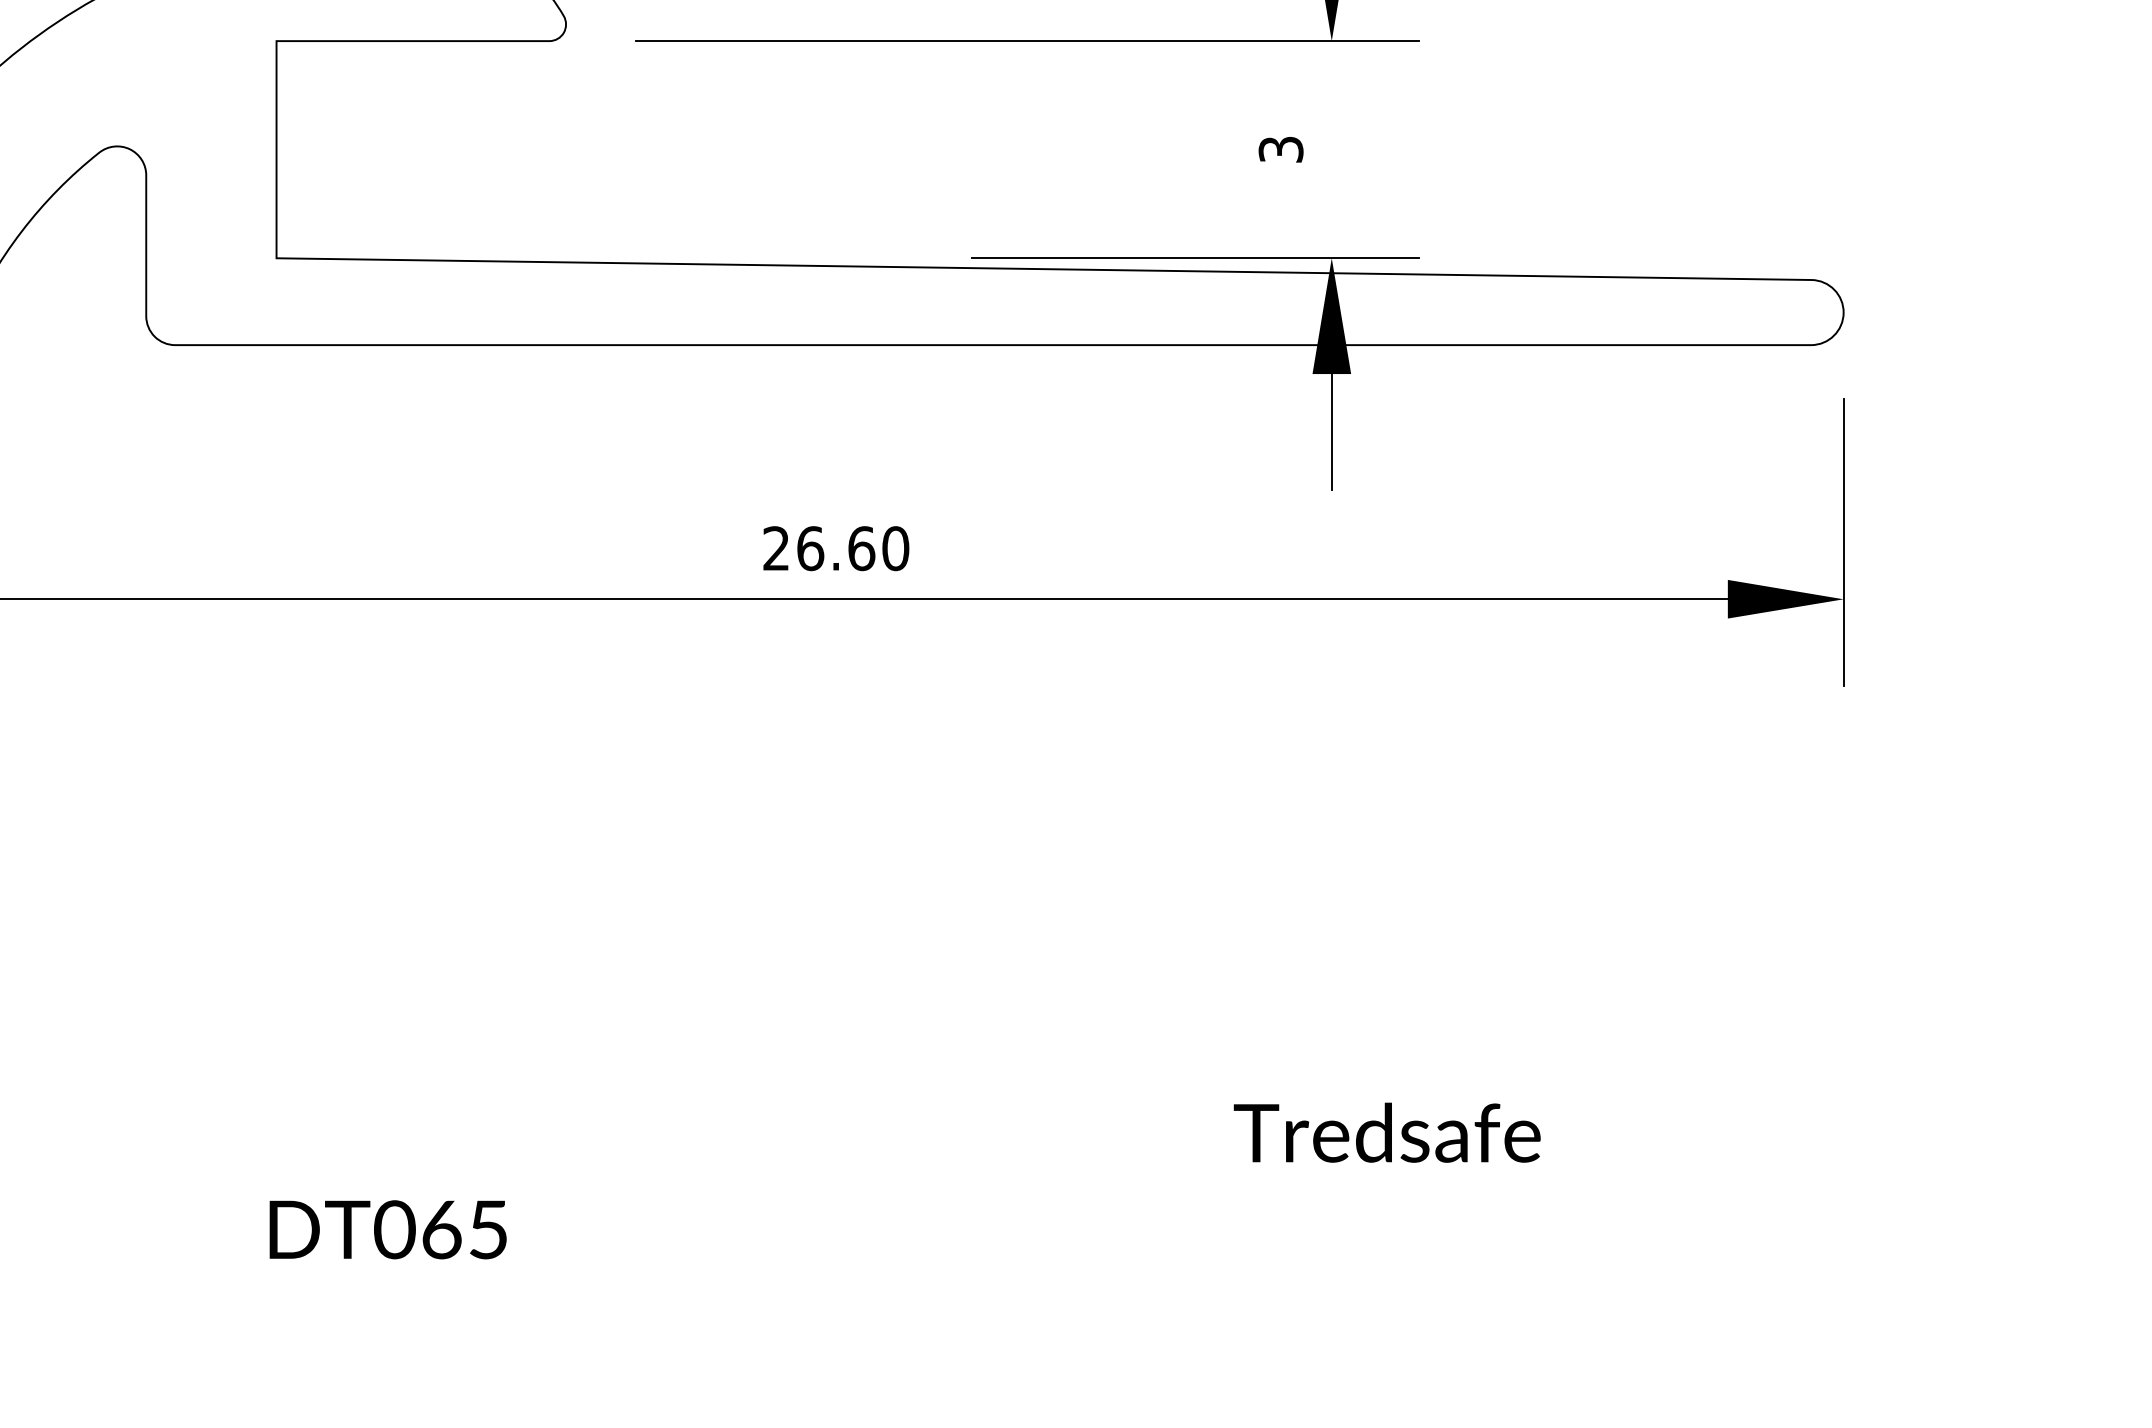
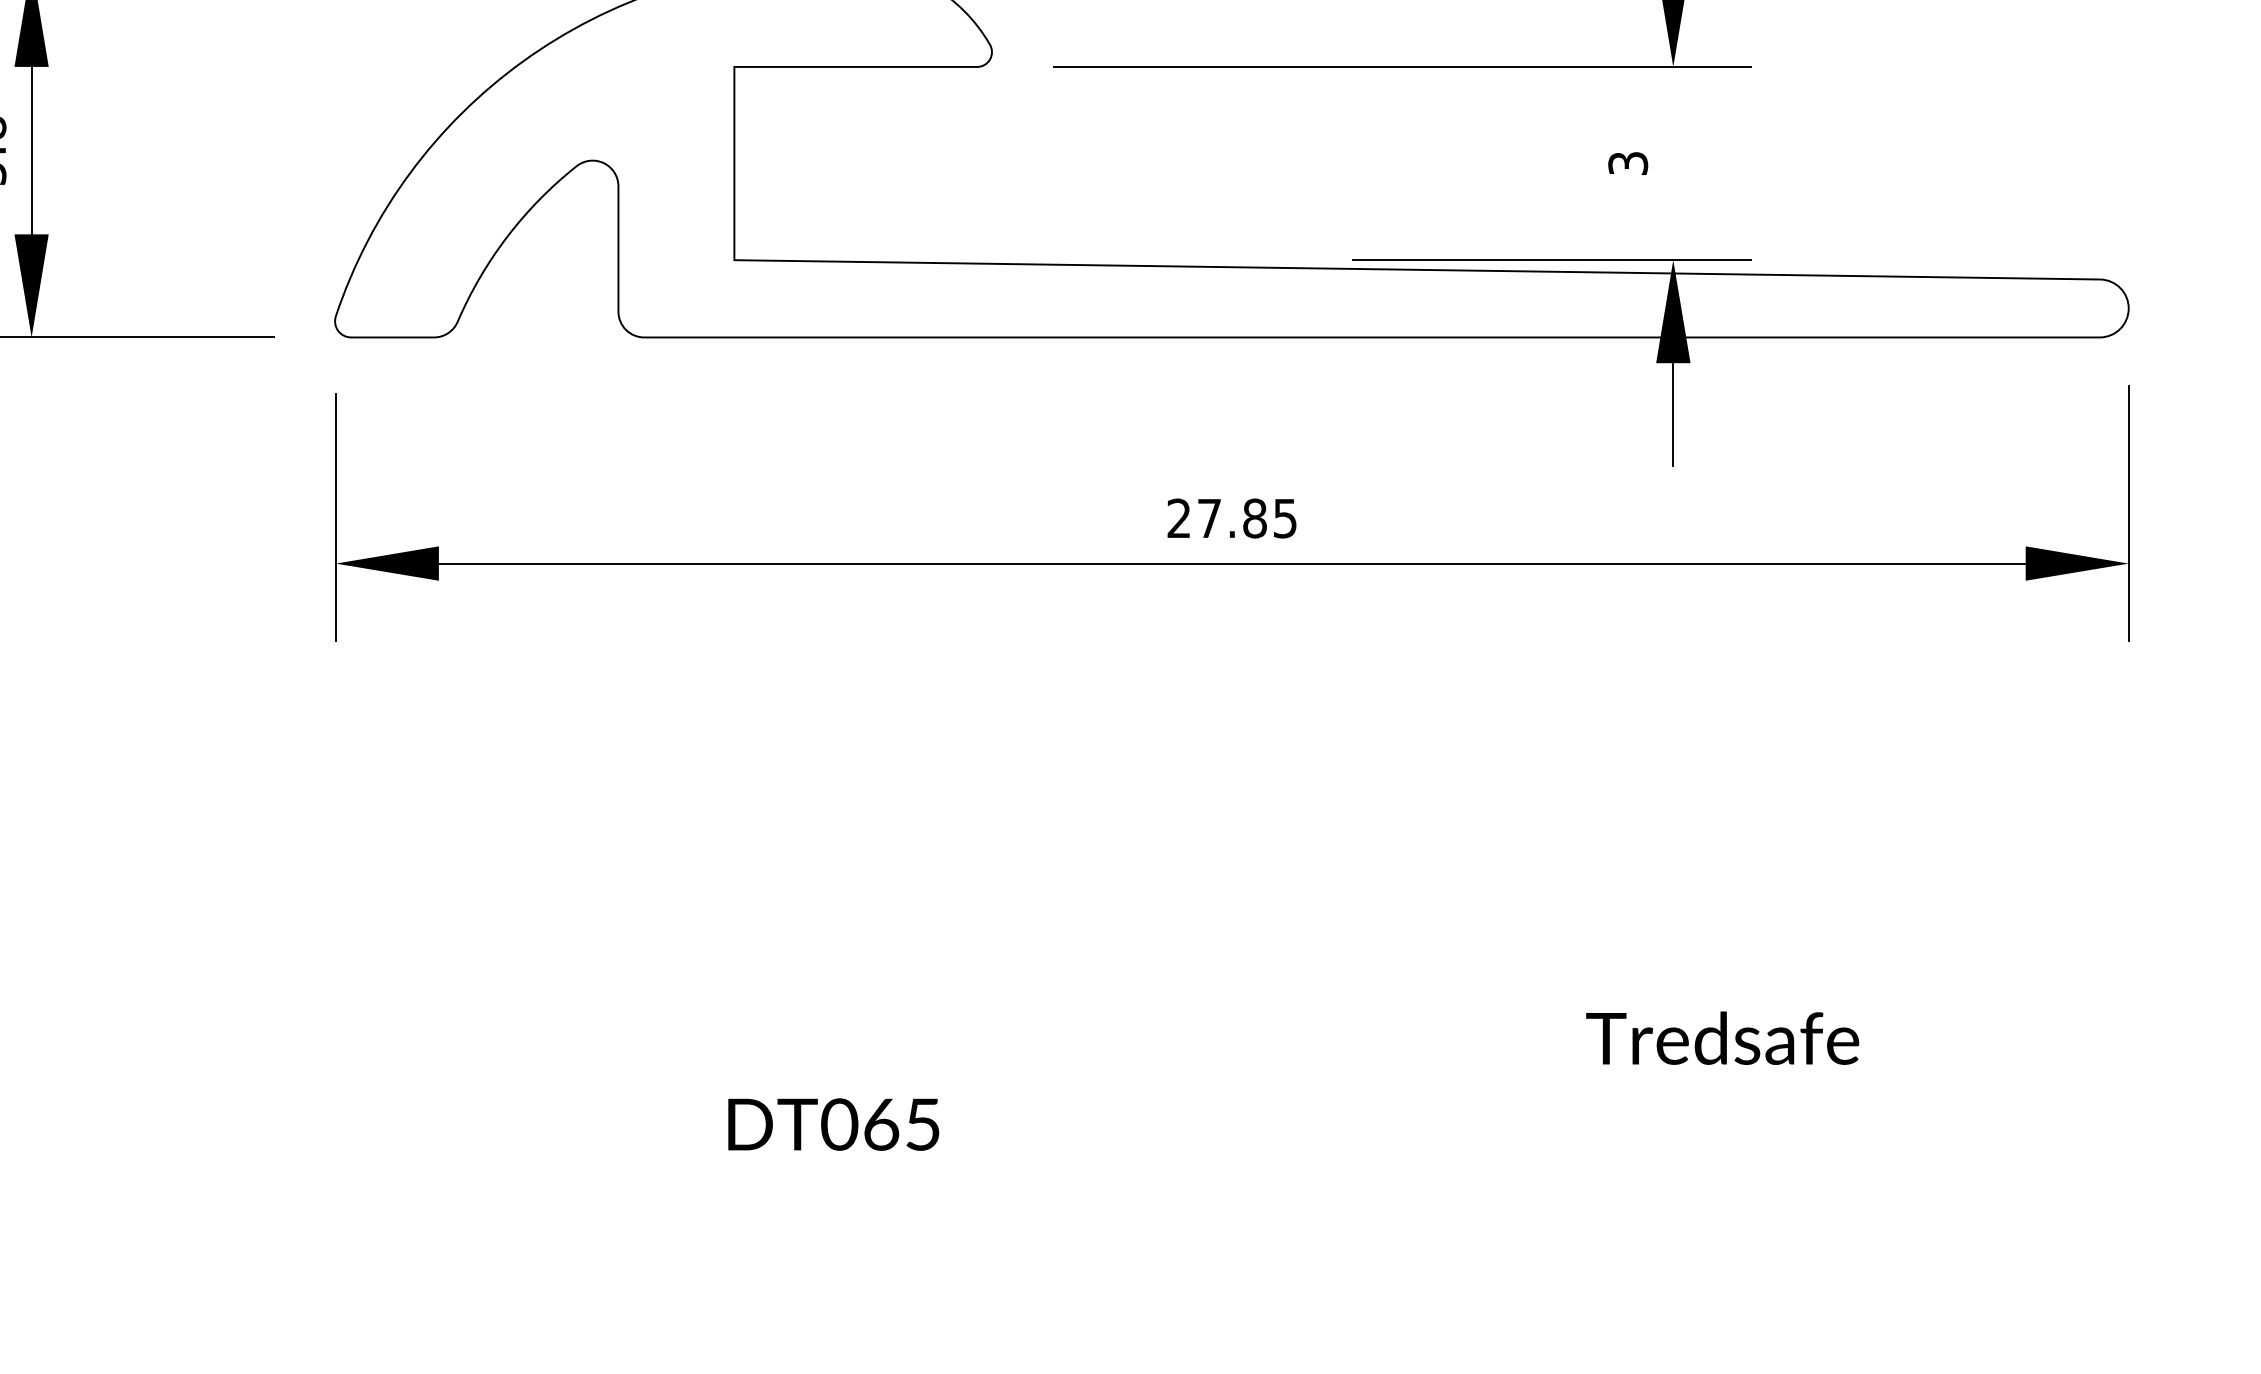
text: (853, 548) -> (1247, 518), 26.60 -> 27.85

